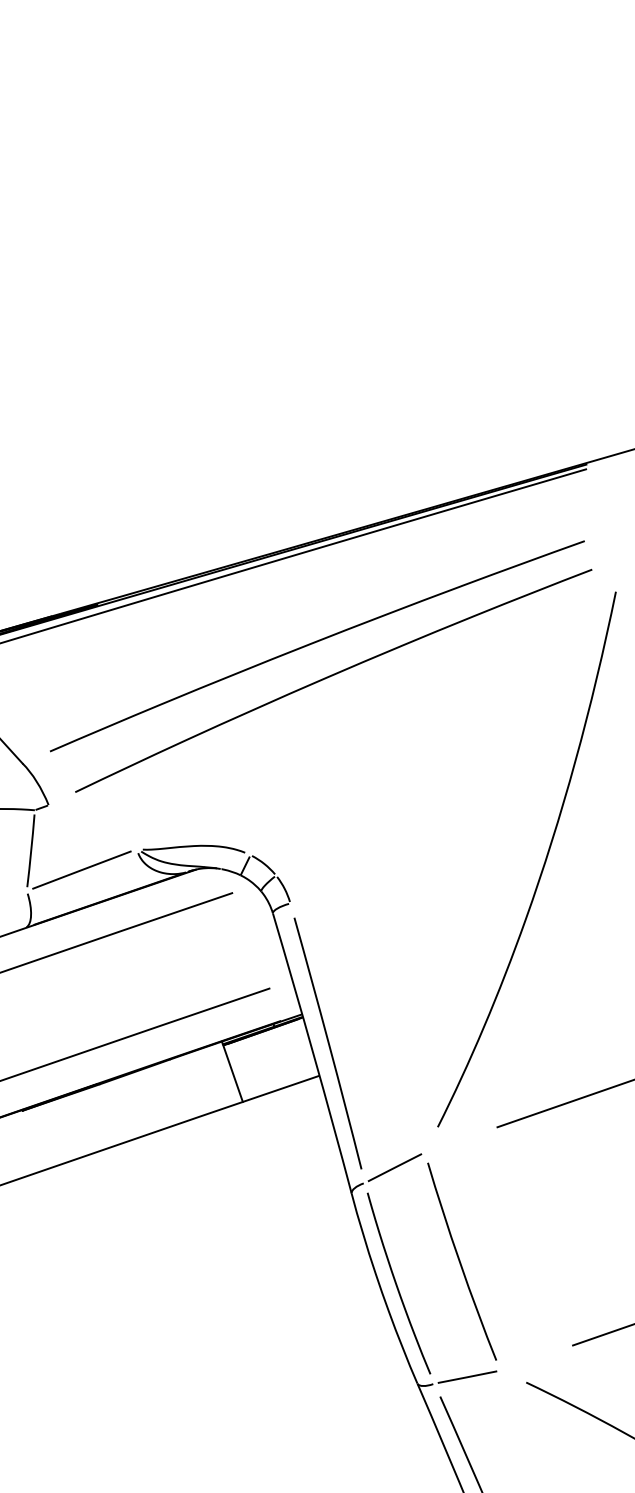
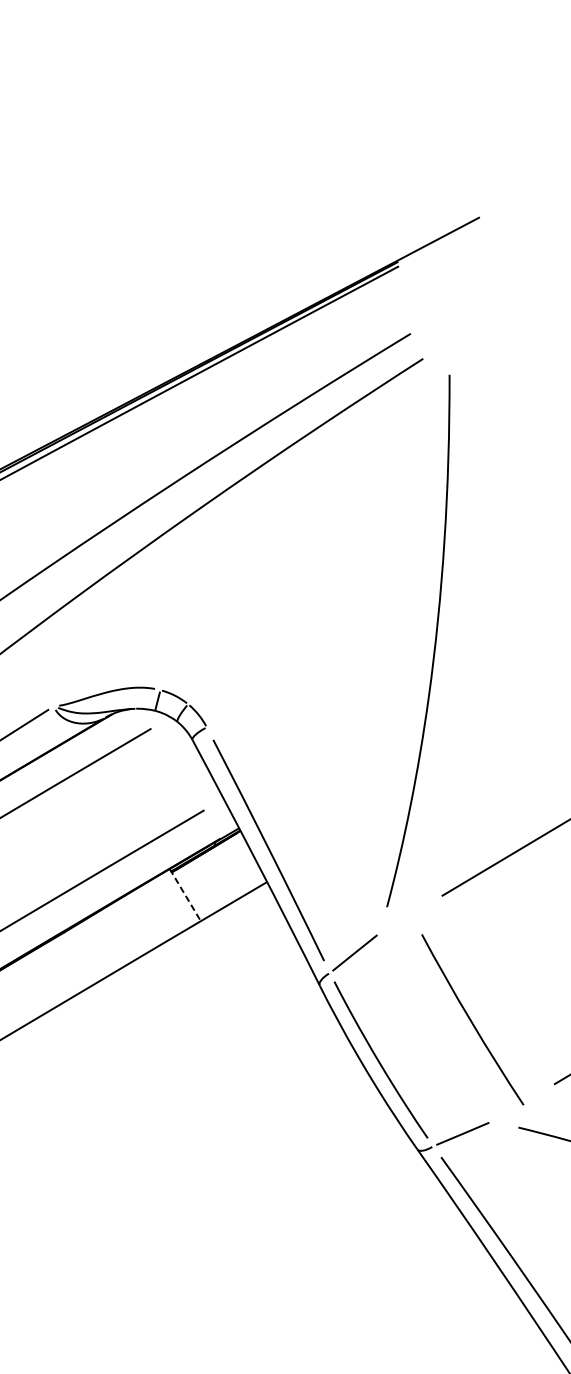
line: (232, 1071) -> (185, 894), solid -> dashed
curve: (460, 1261) -> (471, 1019), moved

